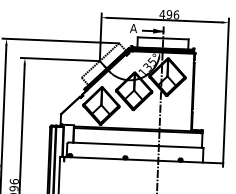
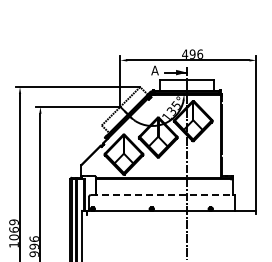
line: (135, 145) -> (162, 195), solid -> dashed

